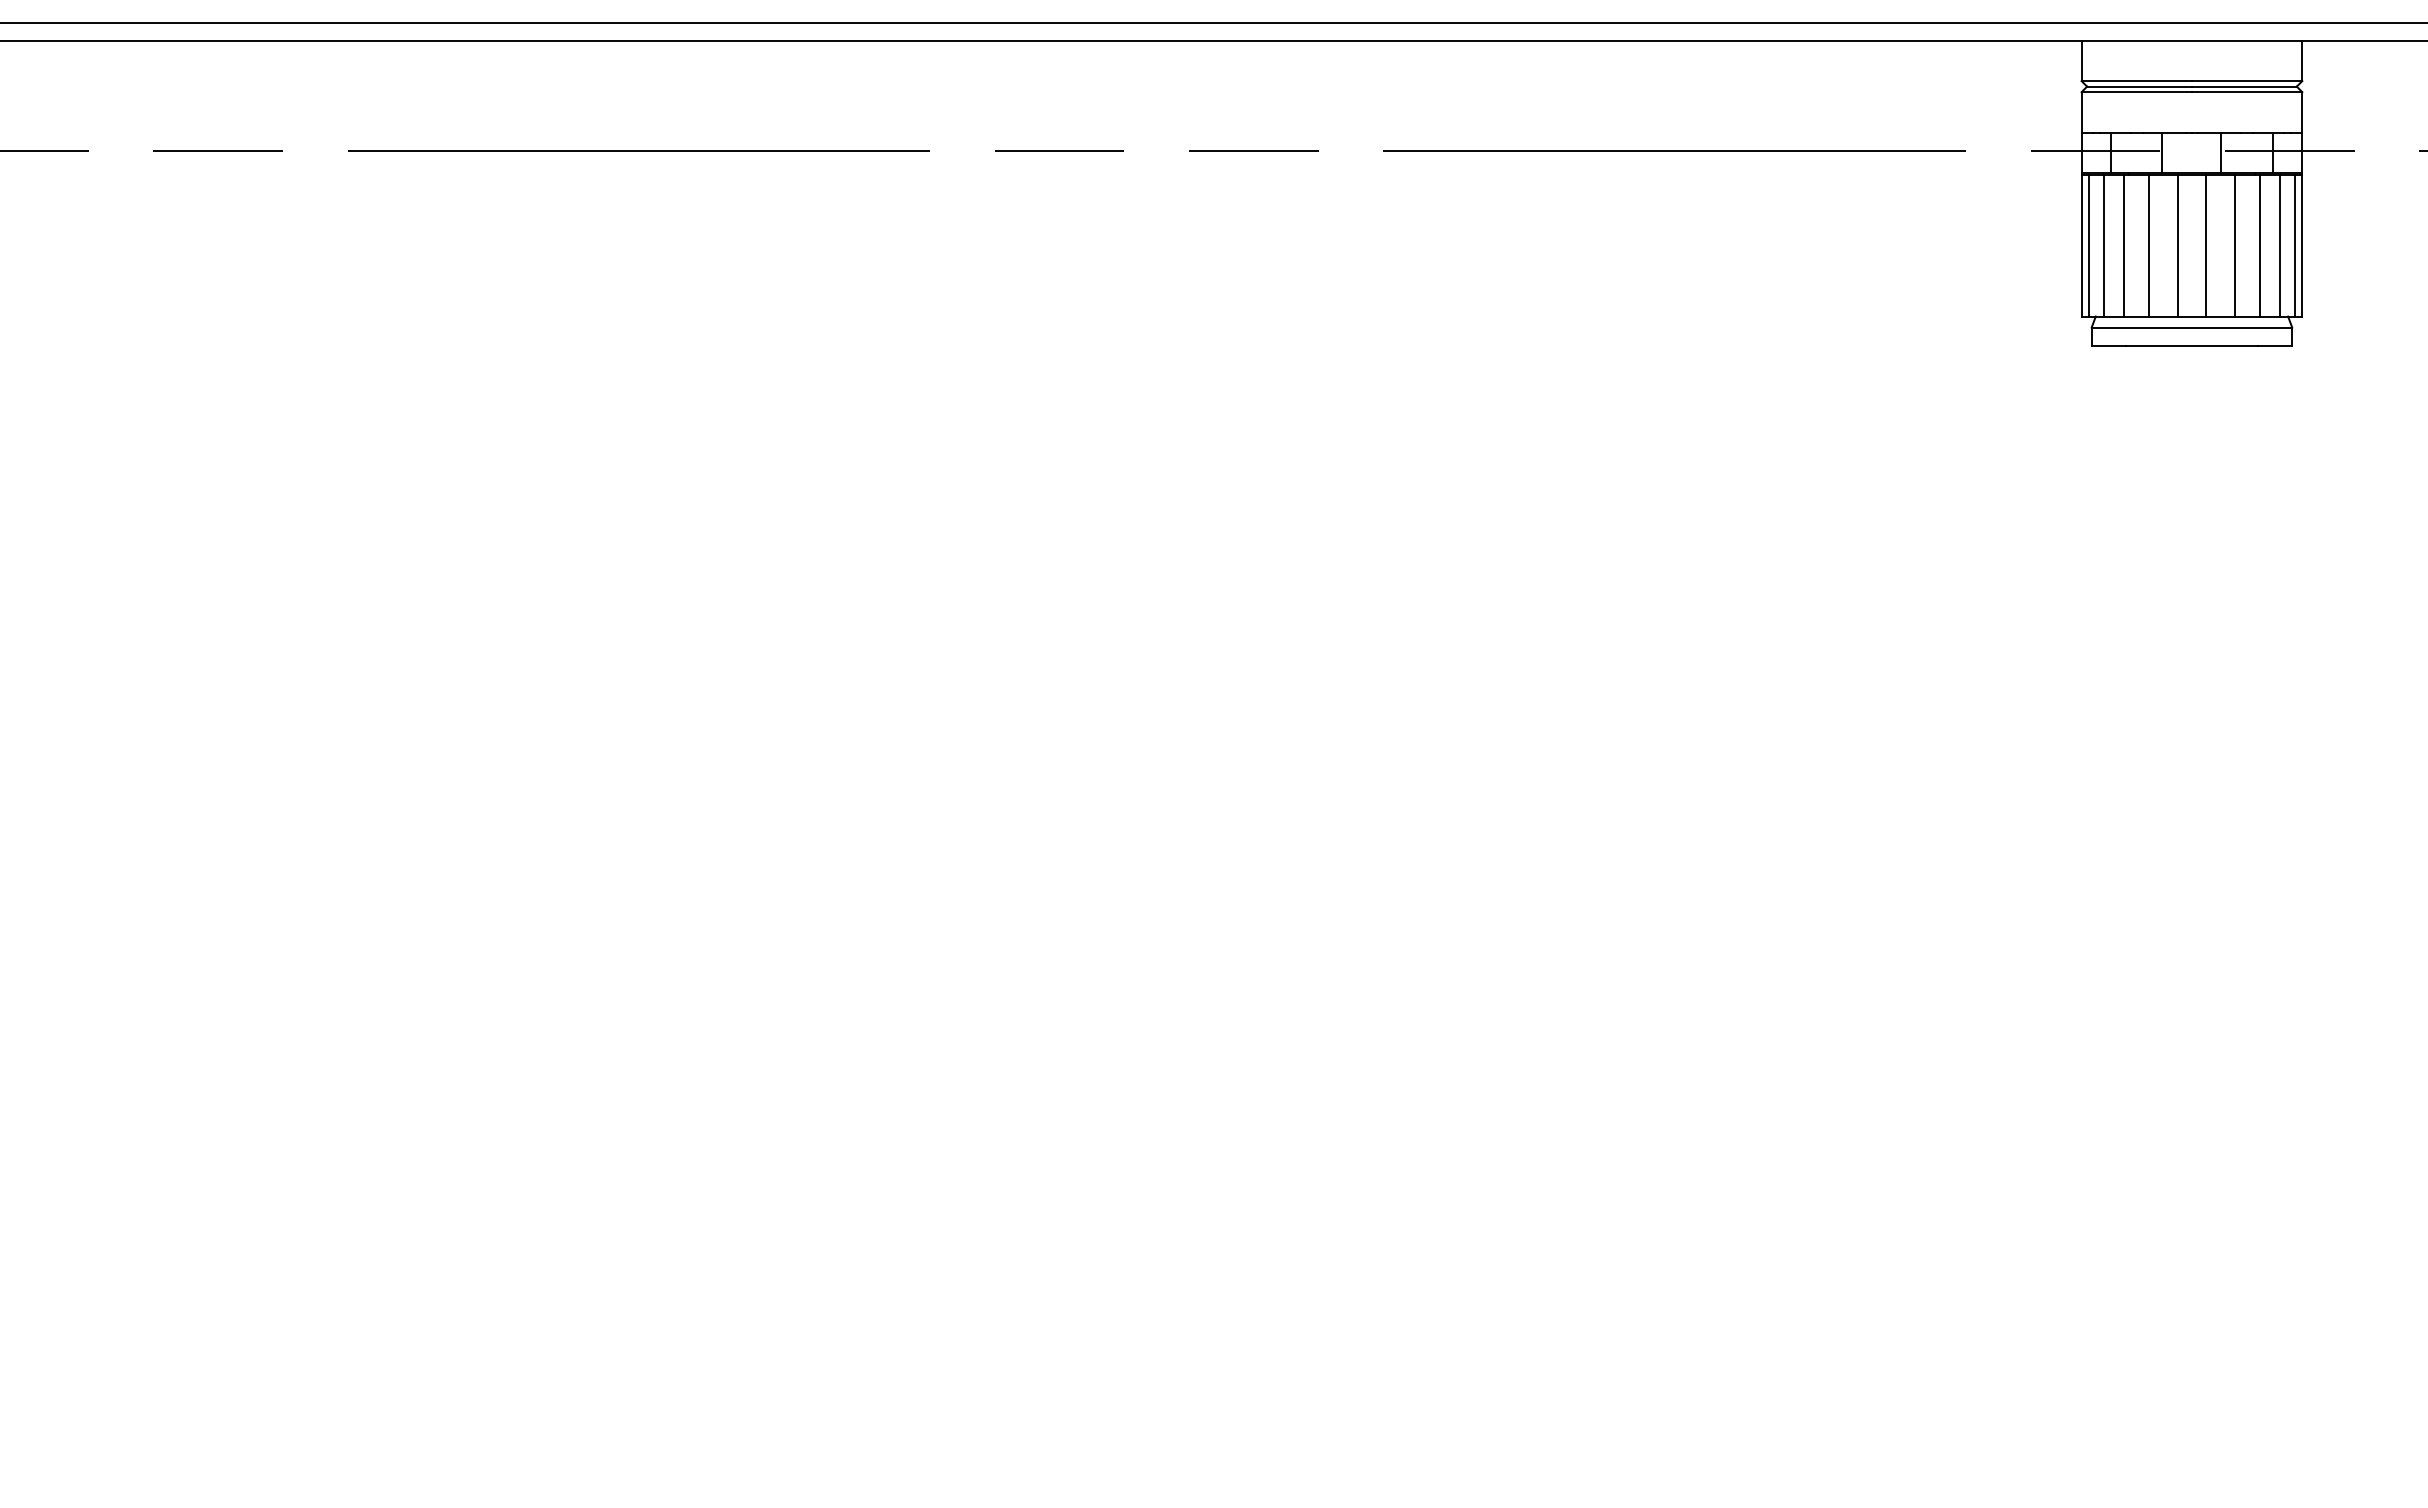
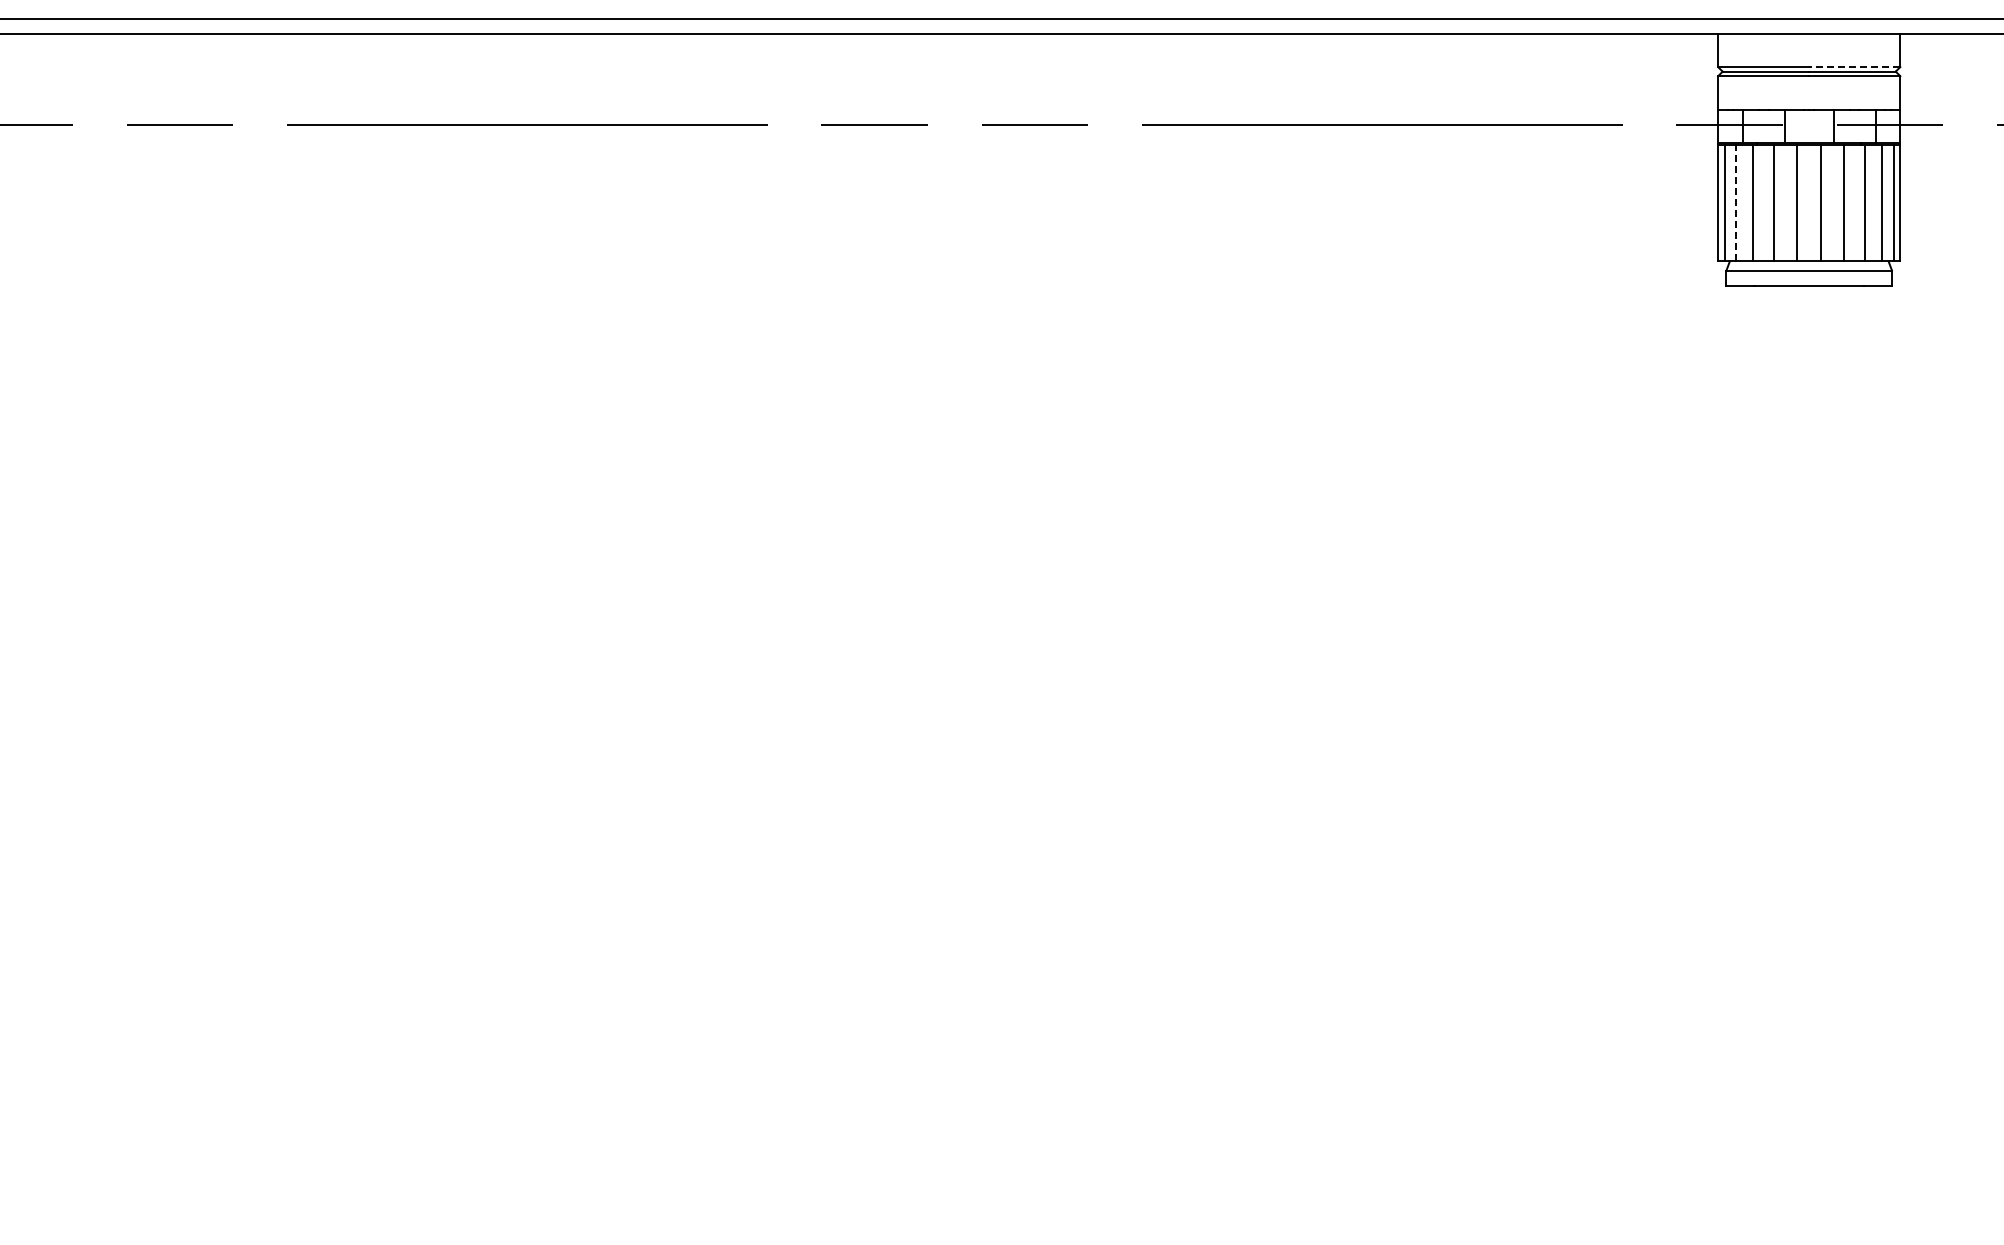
line: (2246, 81) -> (1854, 67), solid -> dashed
line: (2103, 245) -> (1736, 202), solid -> dashed

